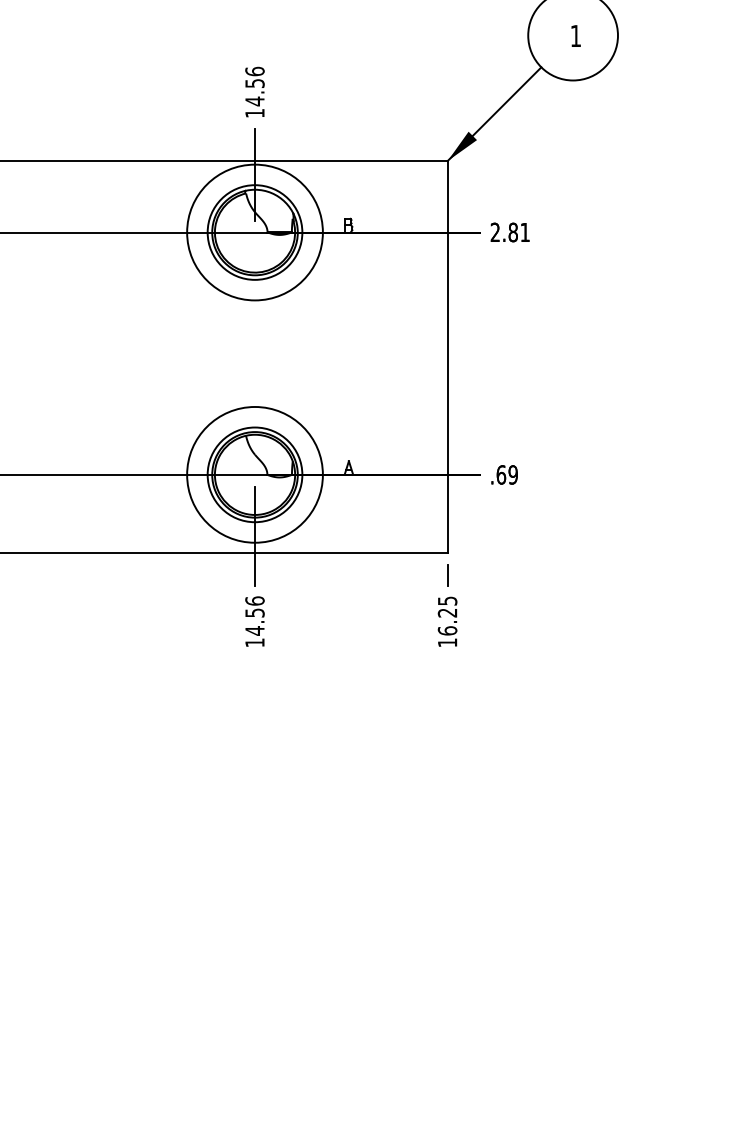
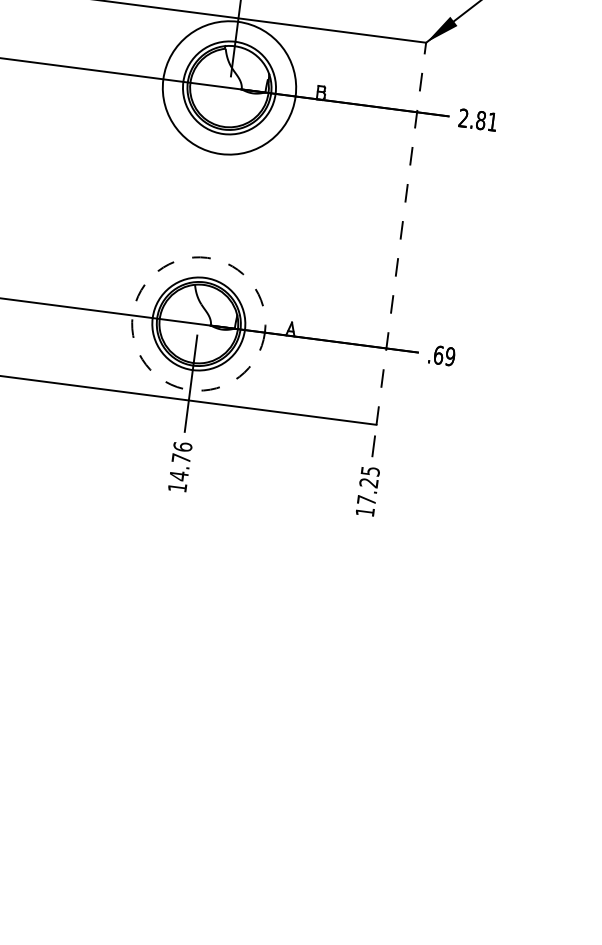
line: (447, 356) -> (401, 233), solid -> dashed
circle: (254, 474) -> (198, 323), solid -> dashed
text: (254, 612) -> (180, 458), 14.56 -> 14.76
text: (447, 630) -> (366, 499), 16.25 -> 17.25

